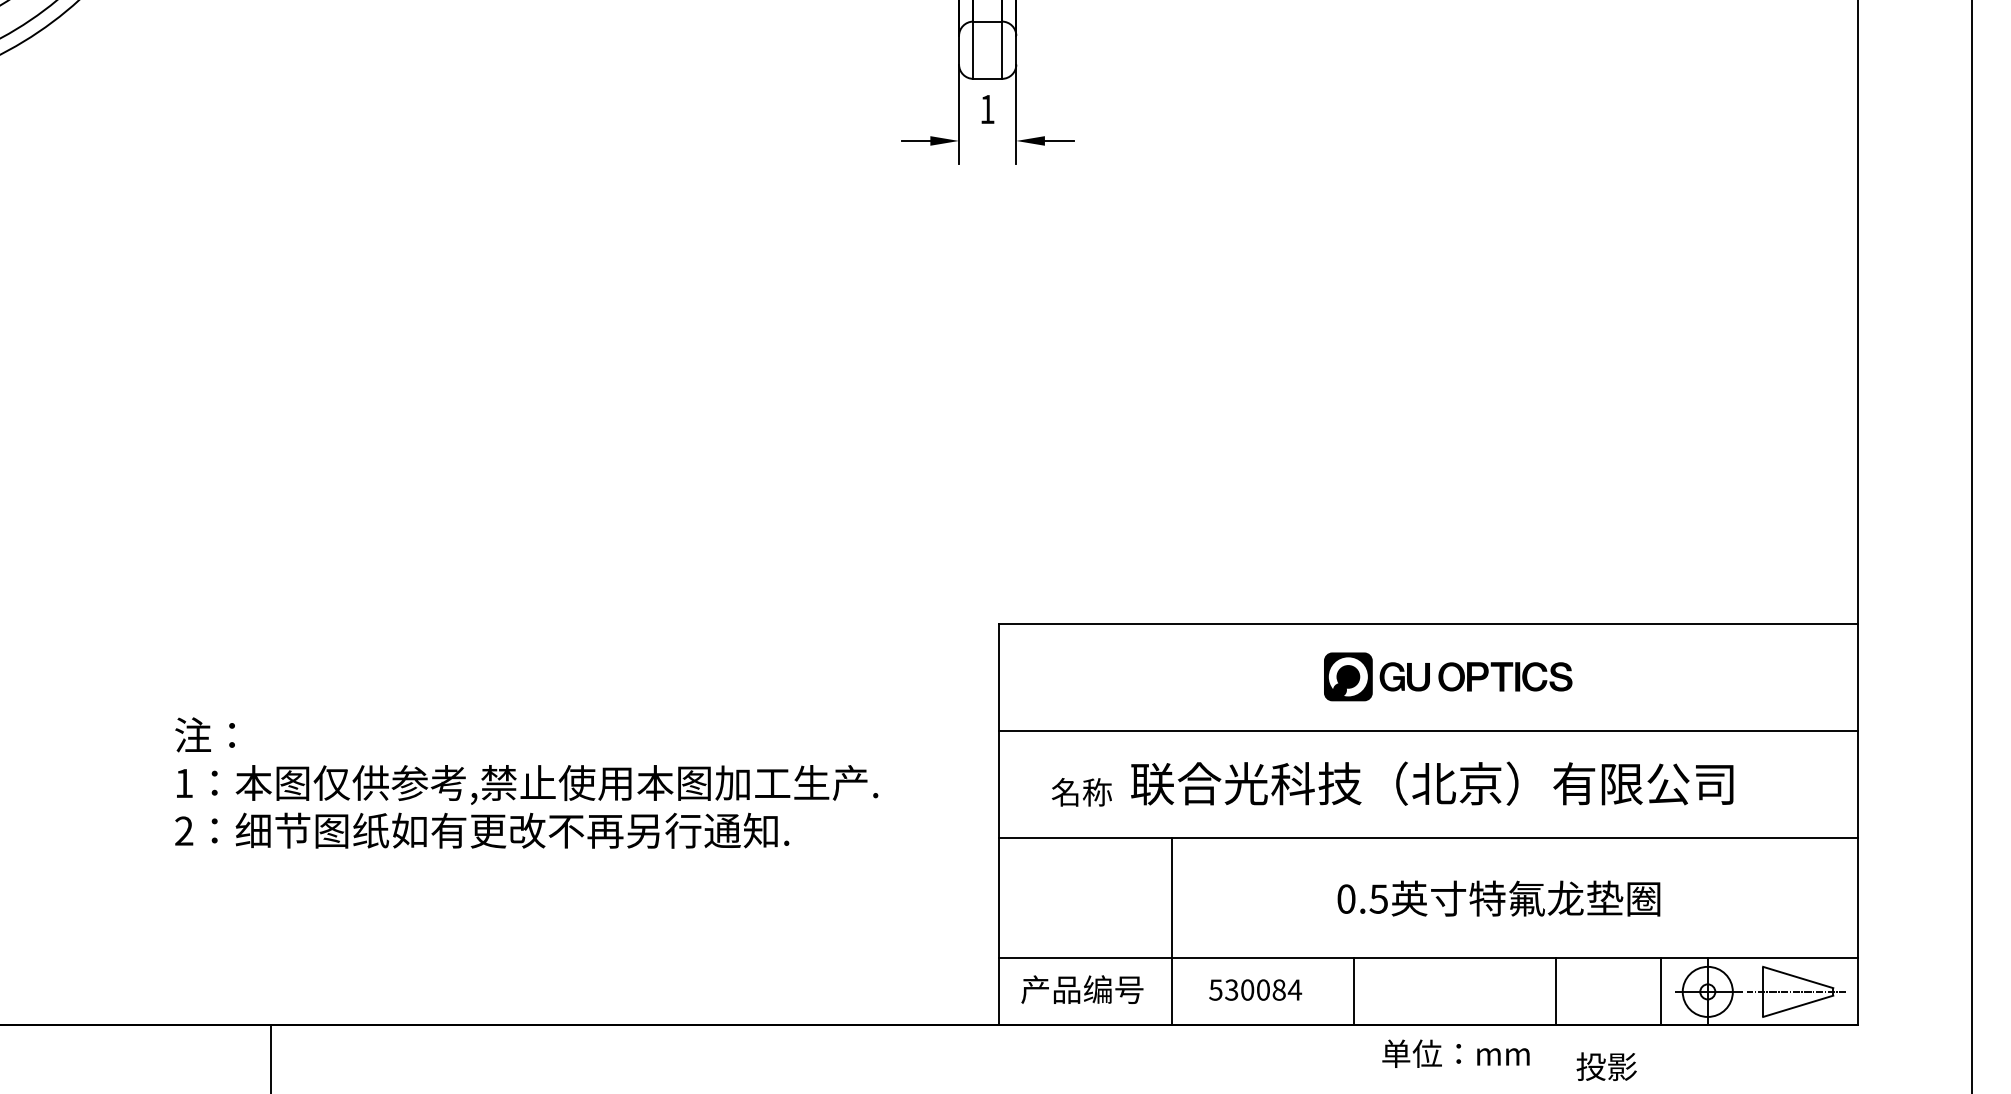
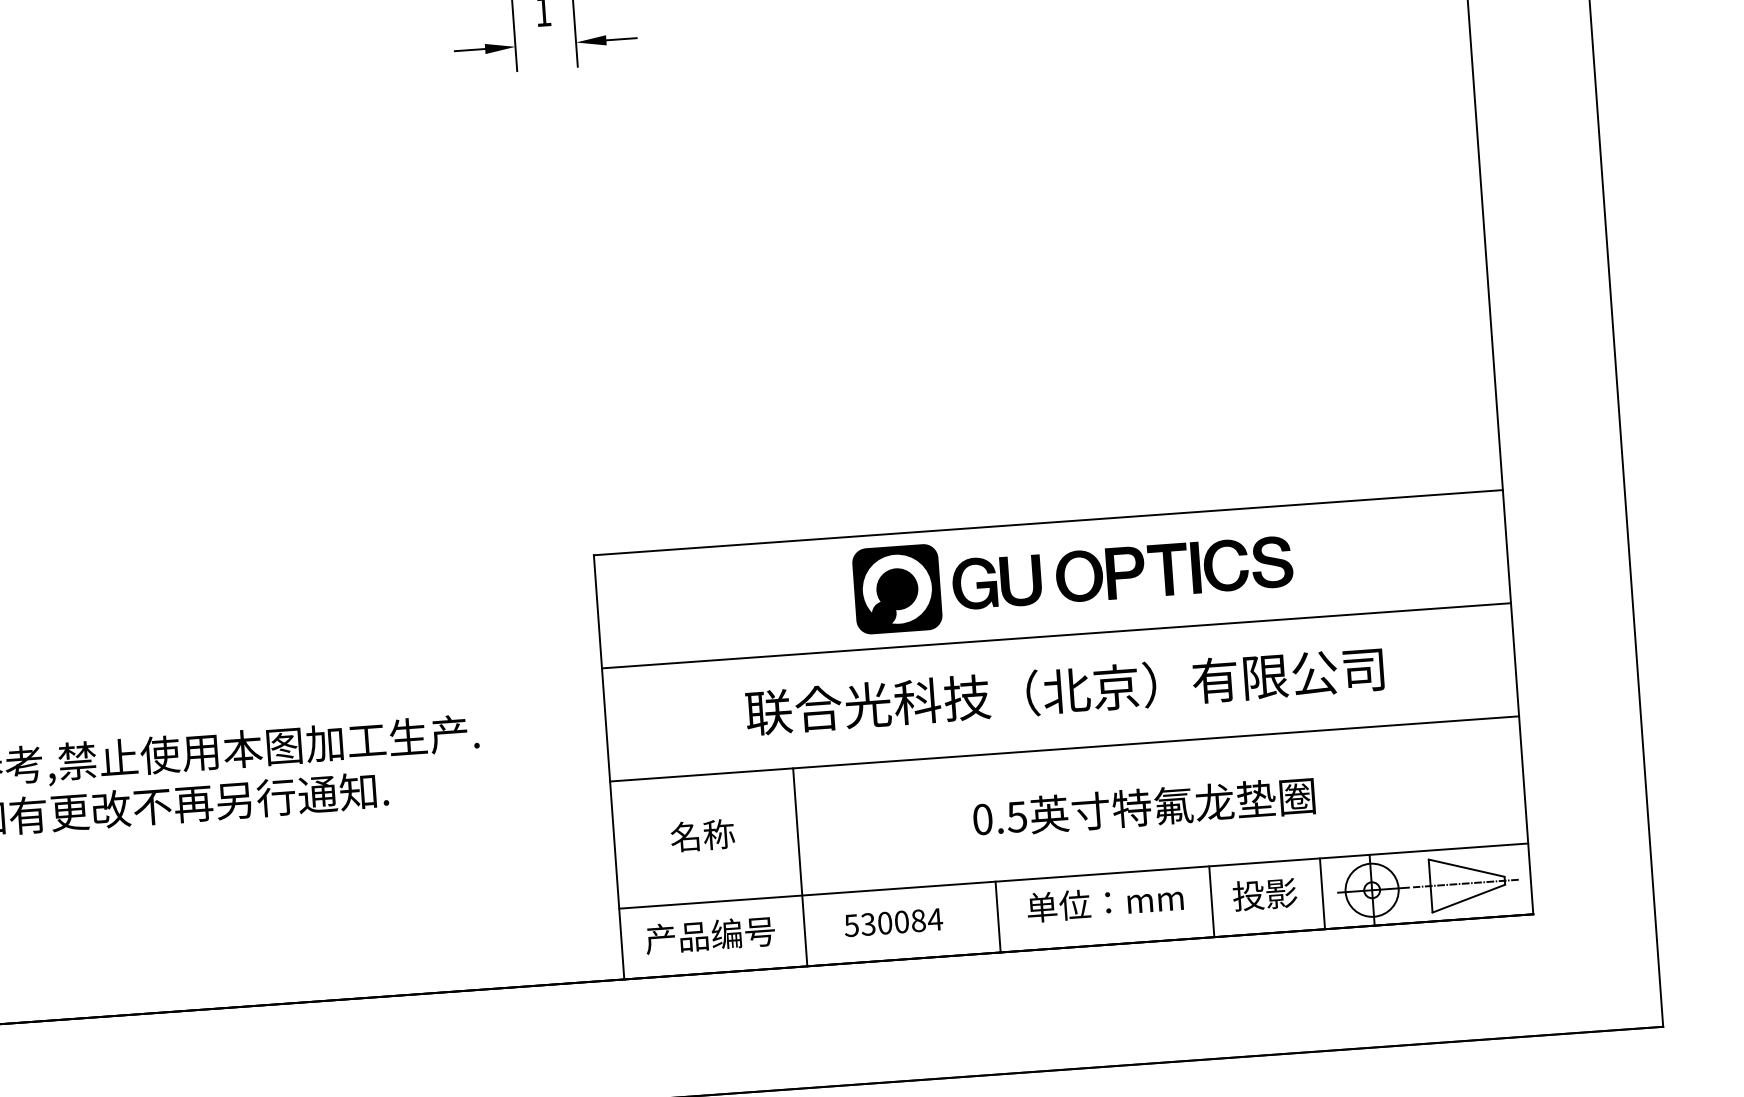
part: (1448, 676) -> (1073, 576), size x1.67
text: (1081, 792) -> (702, 835), moved
text: (1455, 1053) -> (1104, 902), moved
text: (1606, 1066) -> (1264, 894), moved

